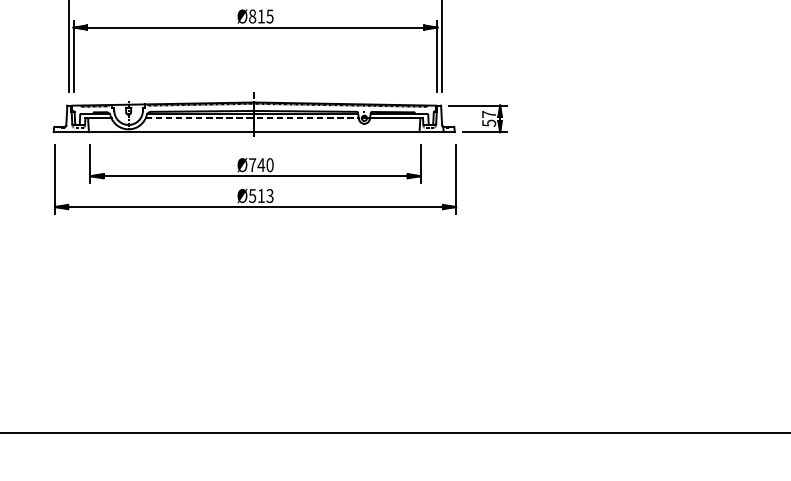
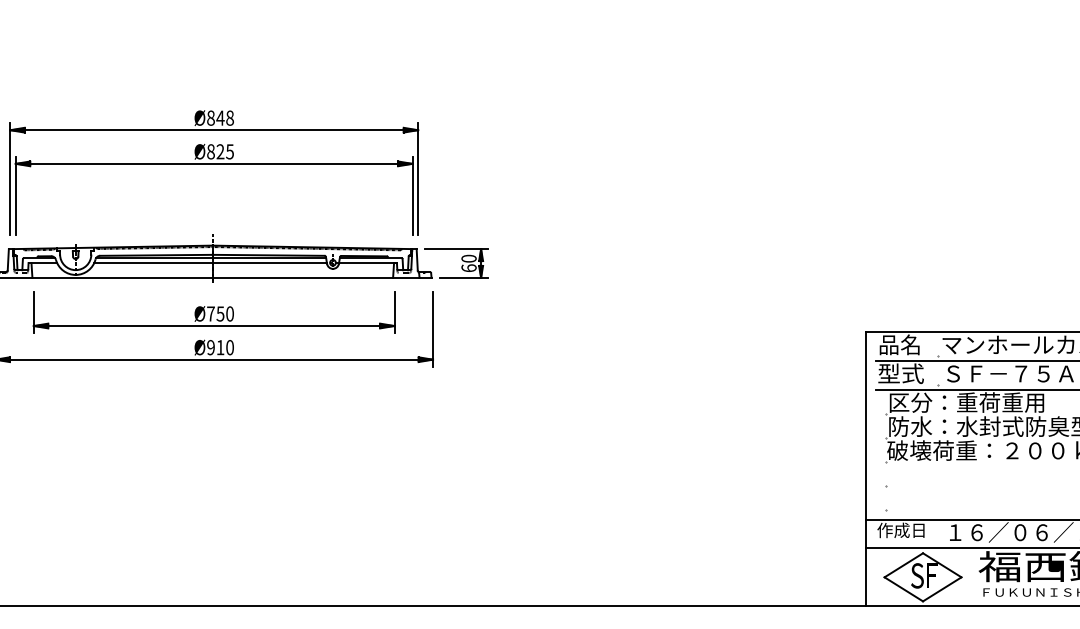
text: (261, 16) -> (220, 151), Ø815 -> Ø825
line: (253, 118) -> (211, 263), dashed -> solid
text: (488, 118) -> (468, 263), 57 -> 60
text: (261, 164) -> (220, 313), Ø740 -> Ø750
text: (261, 195) -> (220, 347), Ø513 -> Ø910

